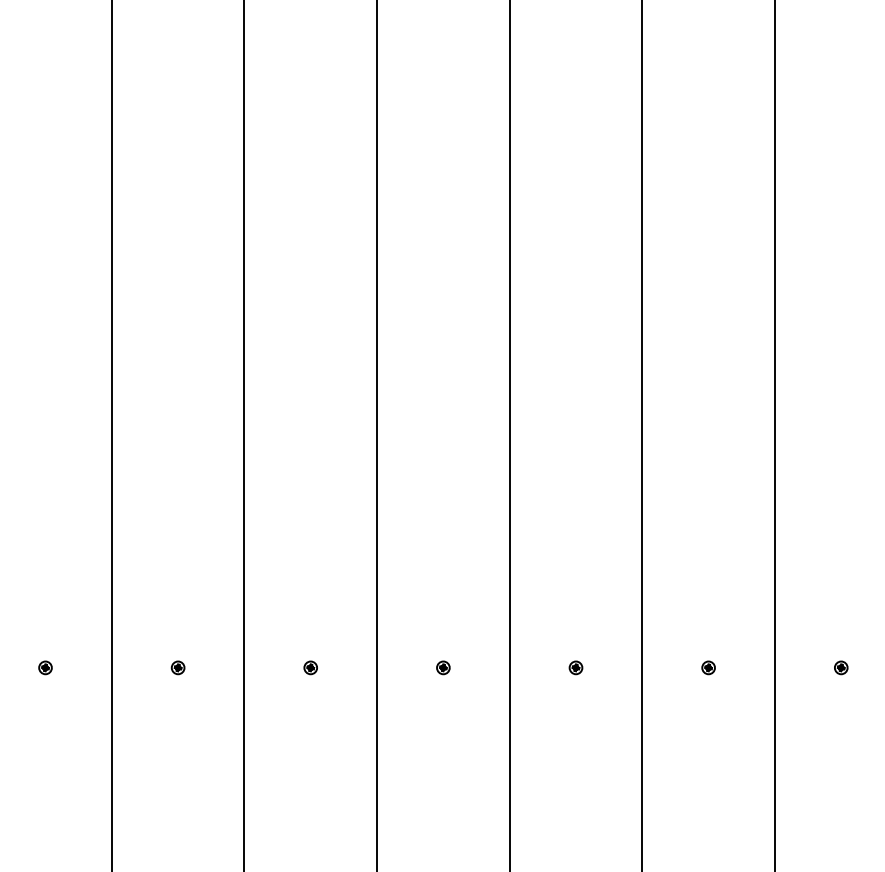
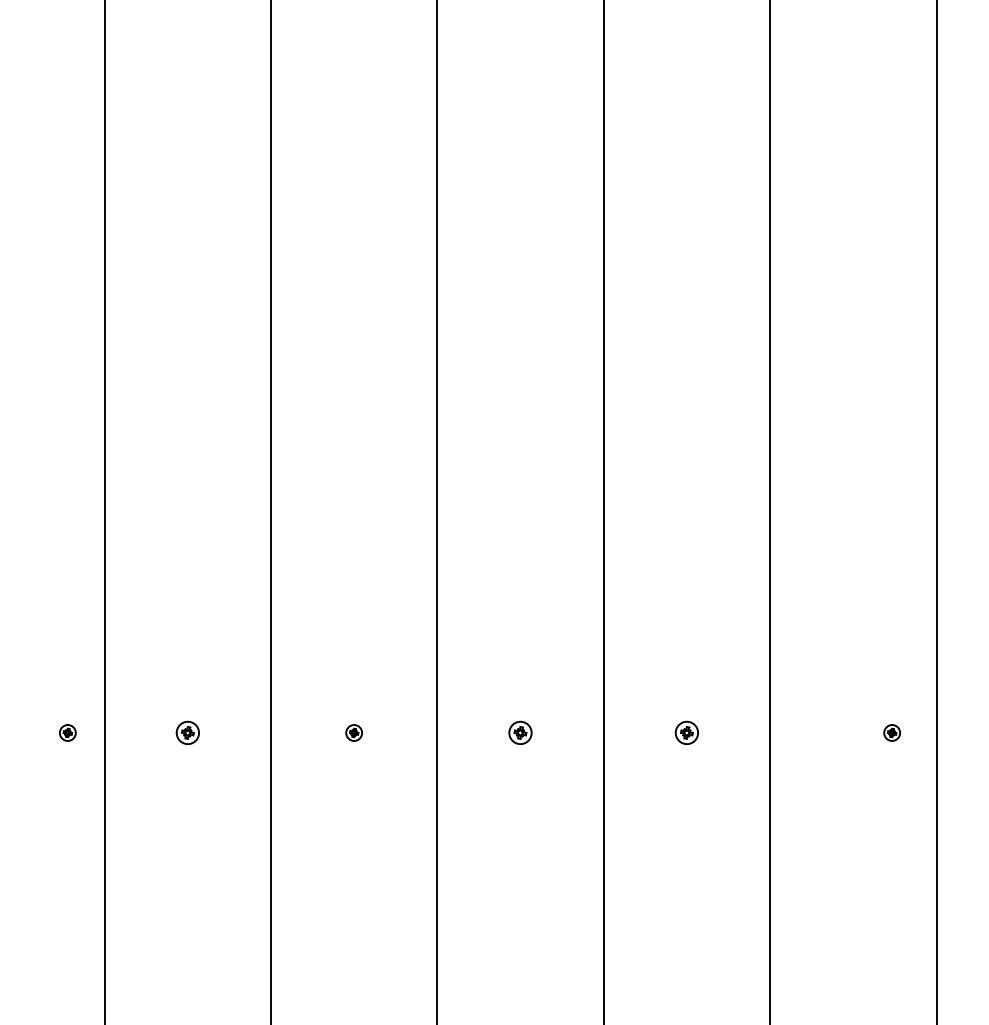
part: (45, 667) -> (67, 732), moved
part: (177, 667) -> (186, 732), size x1.4
part: (443, 667) -> (520, 732), size x1.4
part: (575, 667) -> (686, 732), size x1.4
part: (708, 667) -> (892, 732), moved

